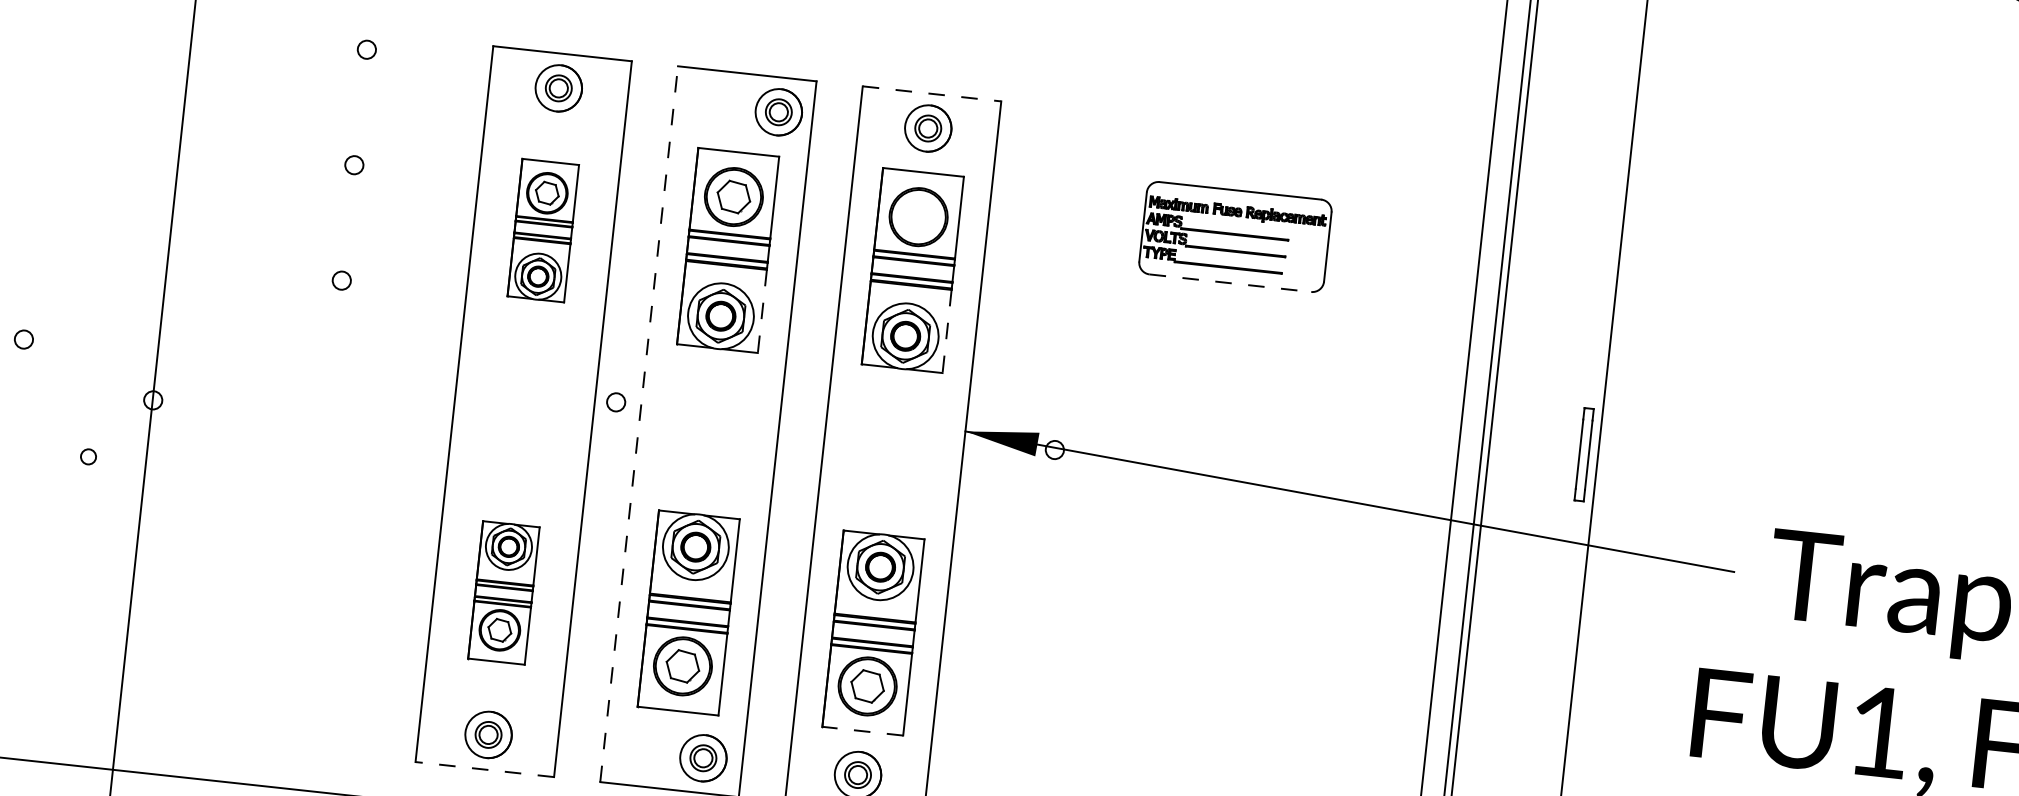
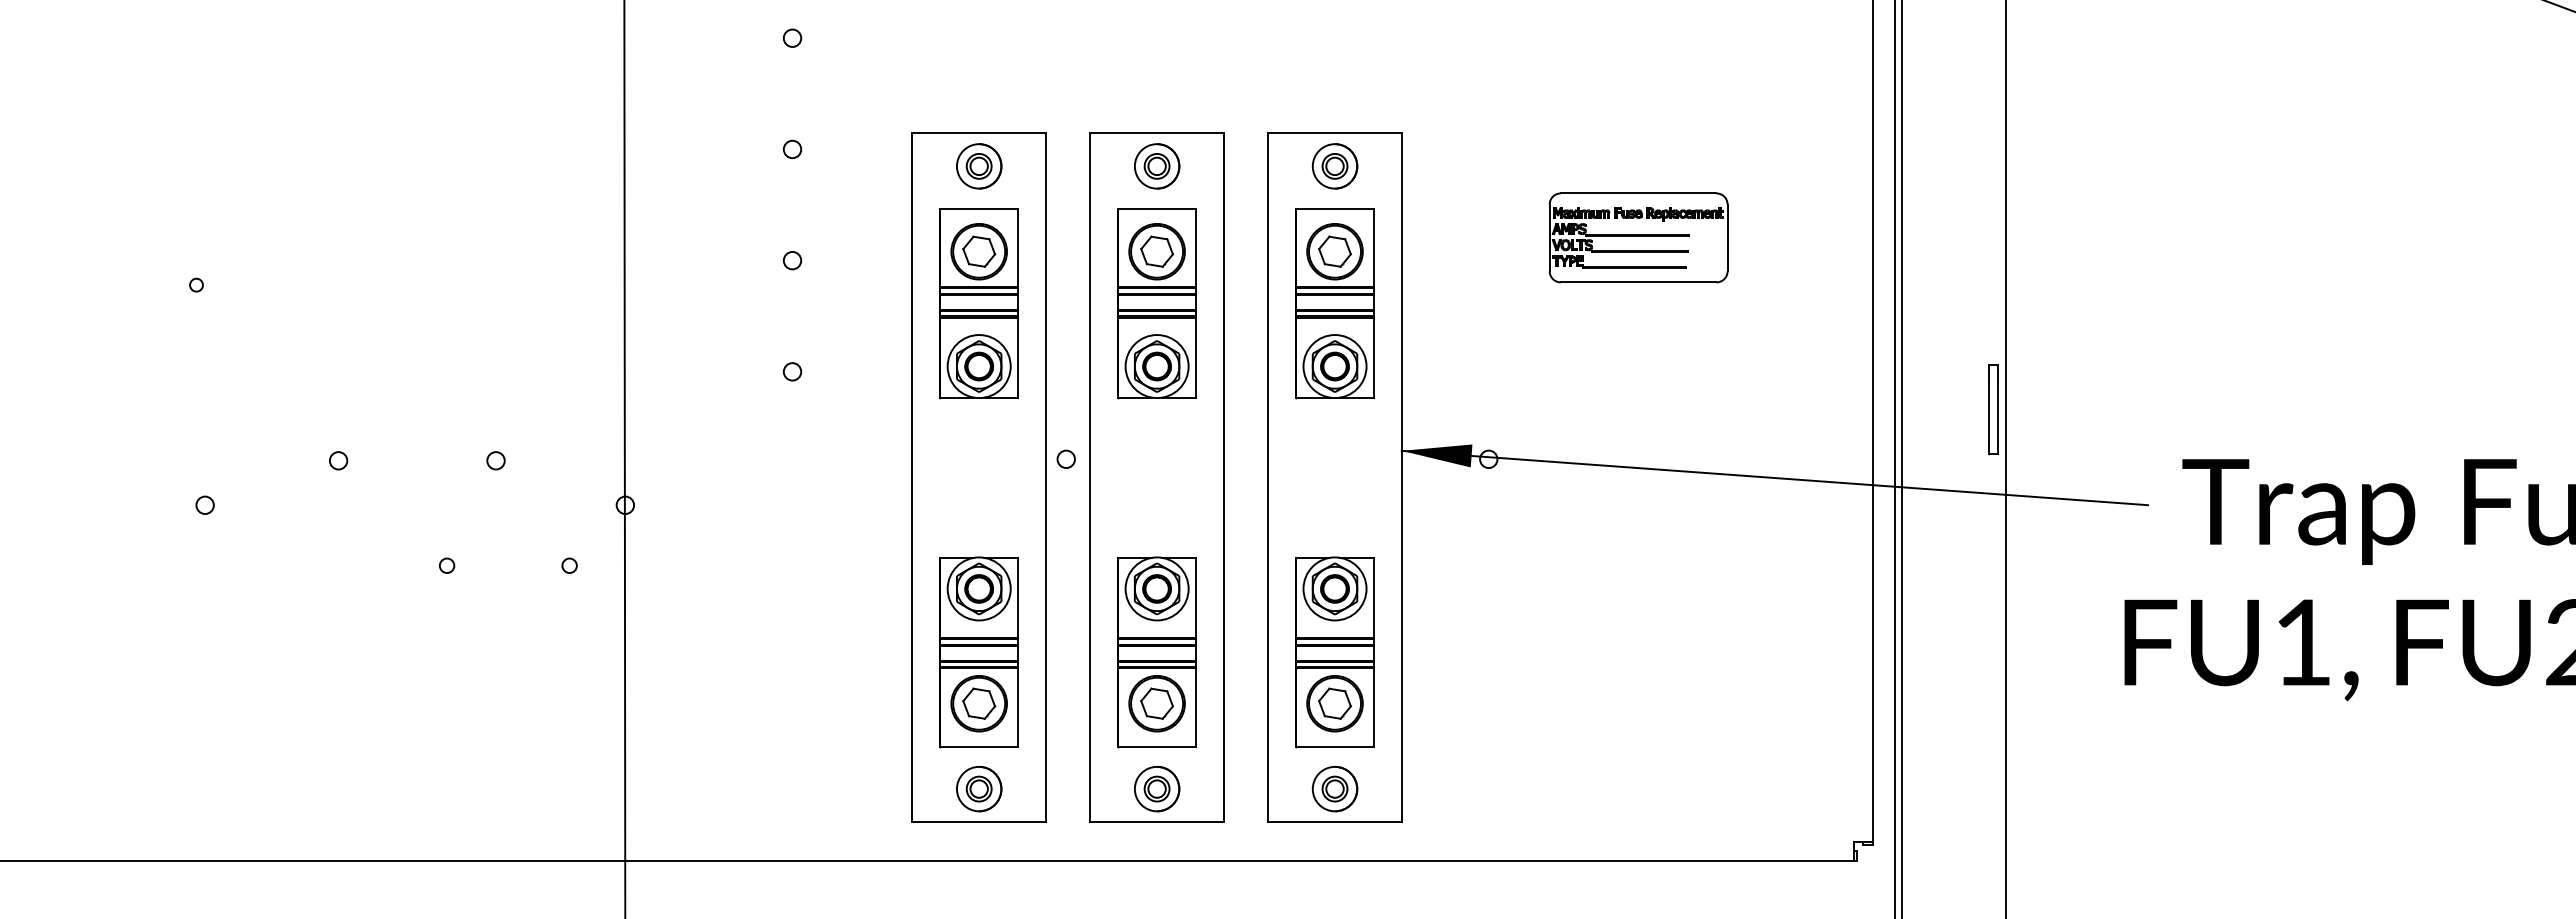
line: (932, 94) -> (1335, 133), dashed -> solid
part: (779, 112) -> (1157, 166), moved
part: (918, 216) -> (1334, 251), added
part: (542, 230) -> (978, 303), size x1.43
line: (1230, 283) -> (1638, 282), dashed -> solid
line: (762, 312) -> (1196, 358), dashed -> solid
line: (946, 332) -> (1373, 358), dashed -> solid
line: (639, 423) -> (1090, 477), dashed -> solid
part: (503, 593) -> (978, 652), size x1.43
line: (863, 730) -> (1335, 746), dashed -> solid
part: (703, 757) -> (1157, 788), moved
line: (485, 769) -> (979, 822), dashed -> solid

